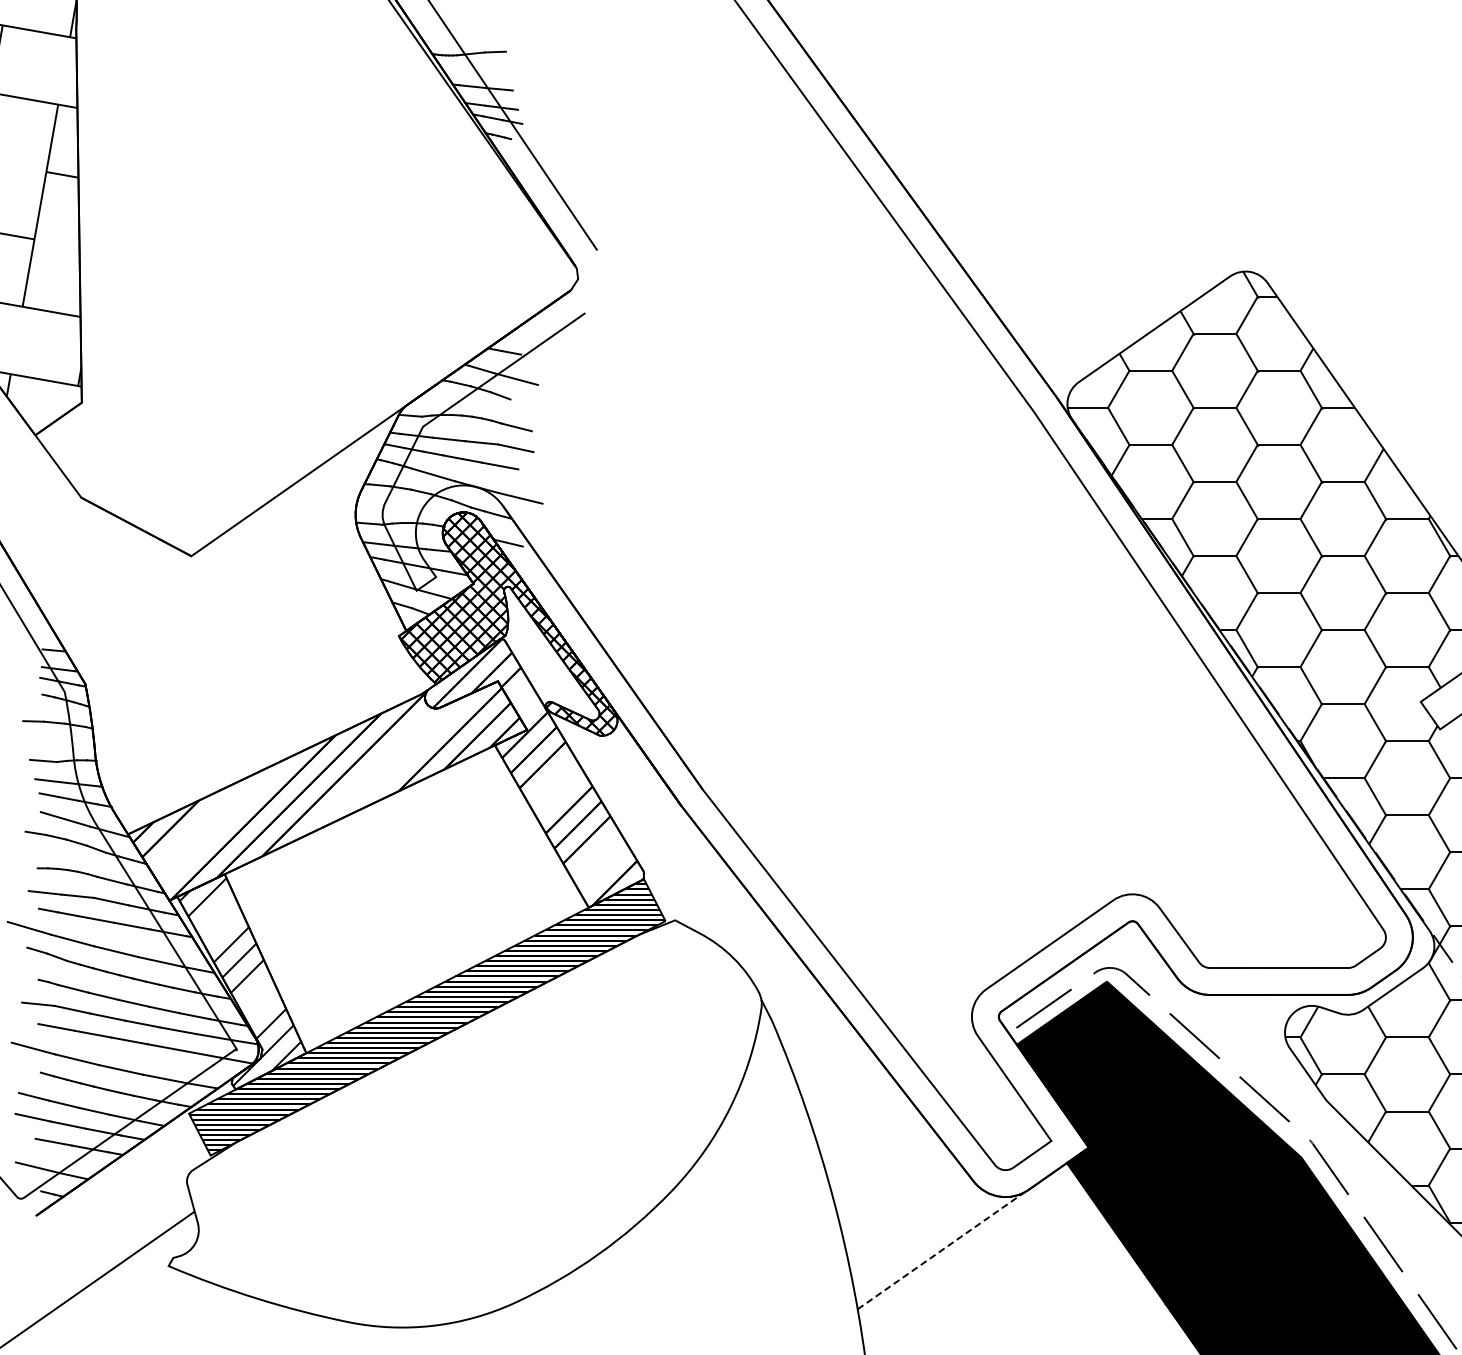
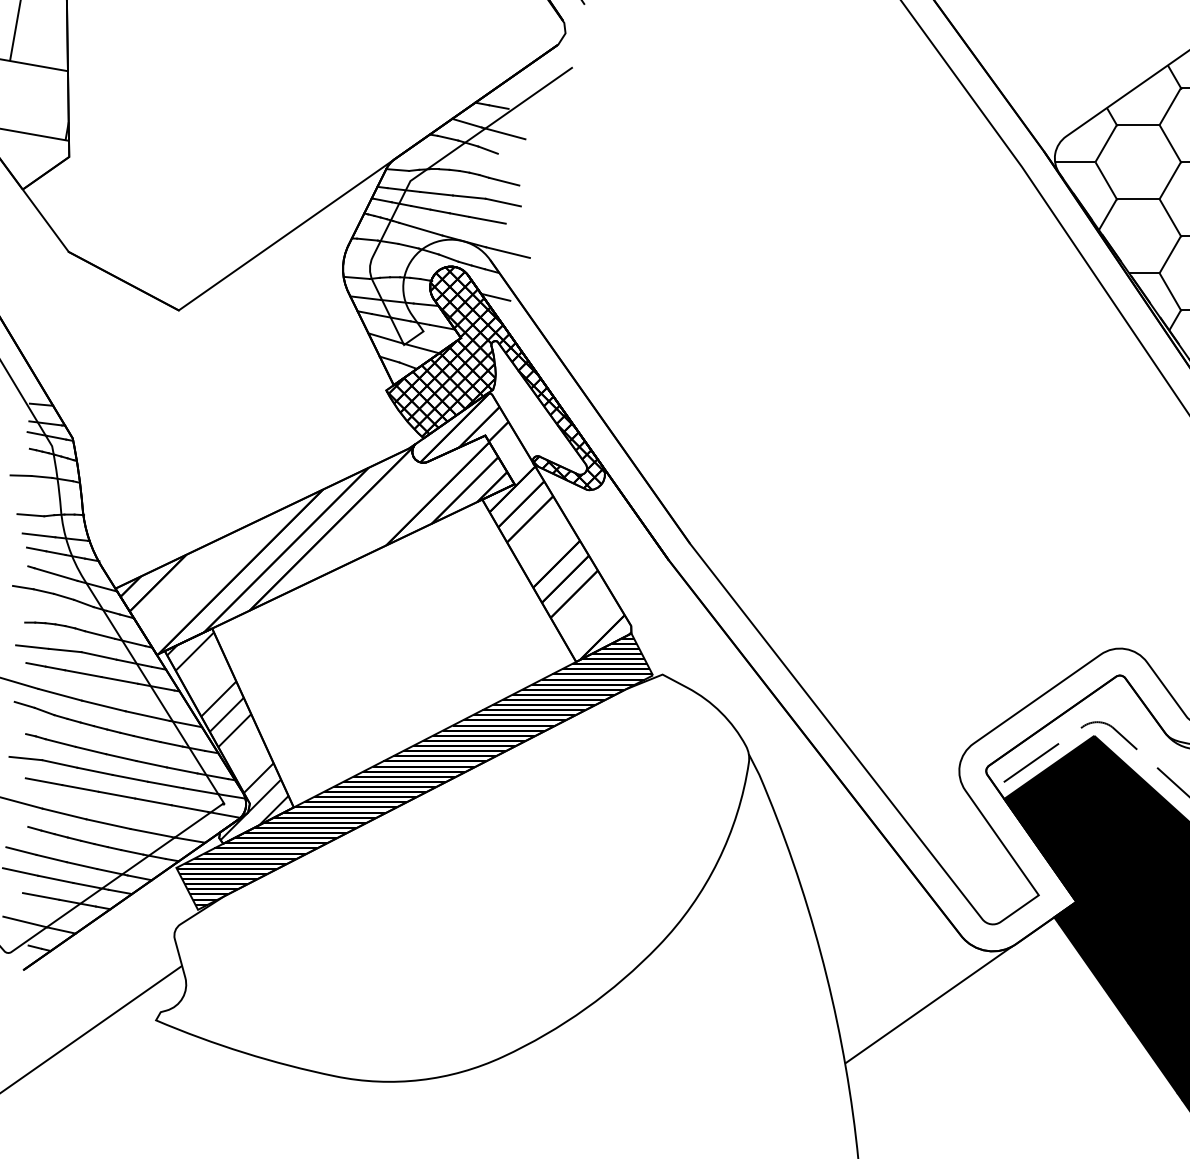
line: (941, 1250) -> (928, 1004), dashed -> solid

